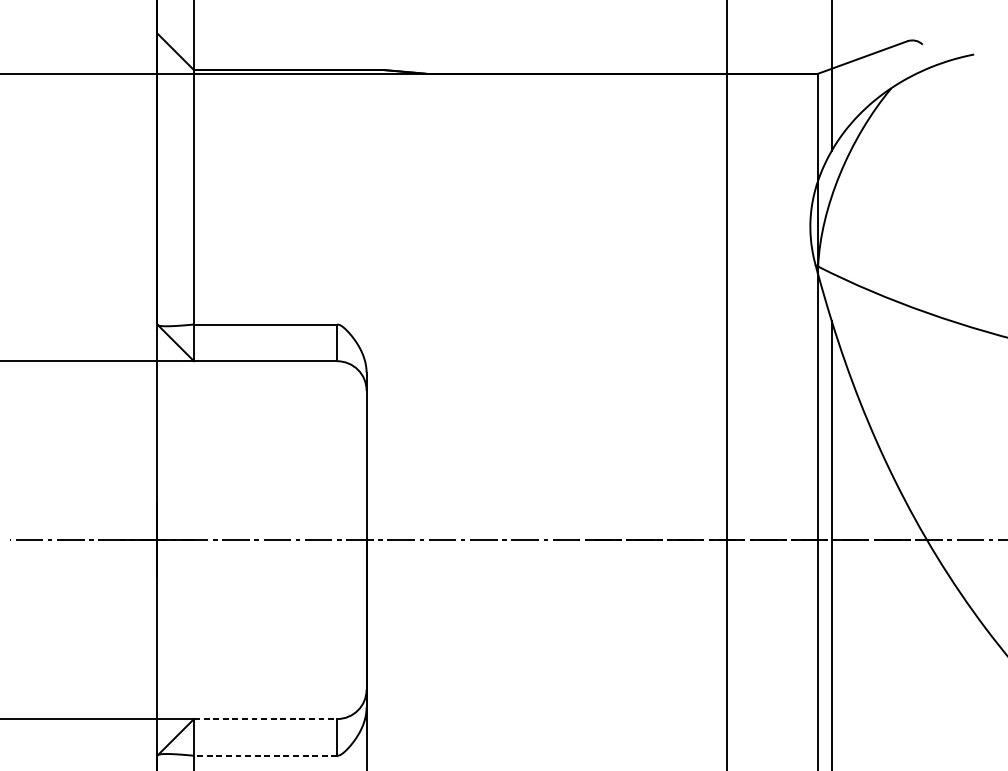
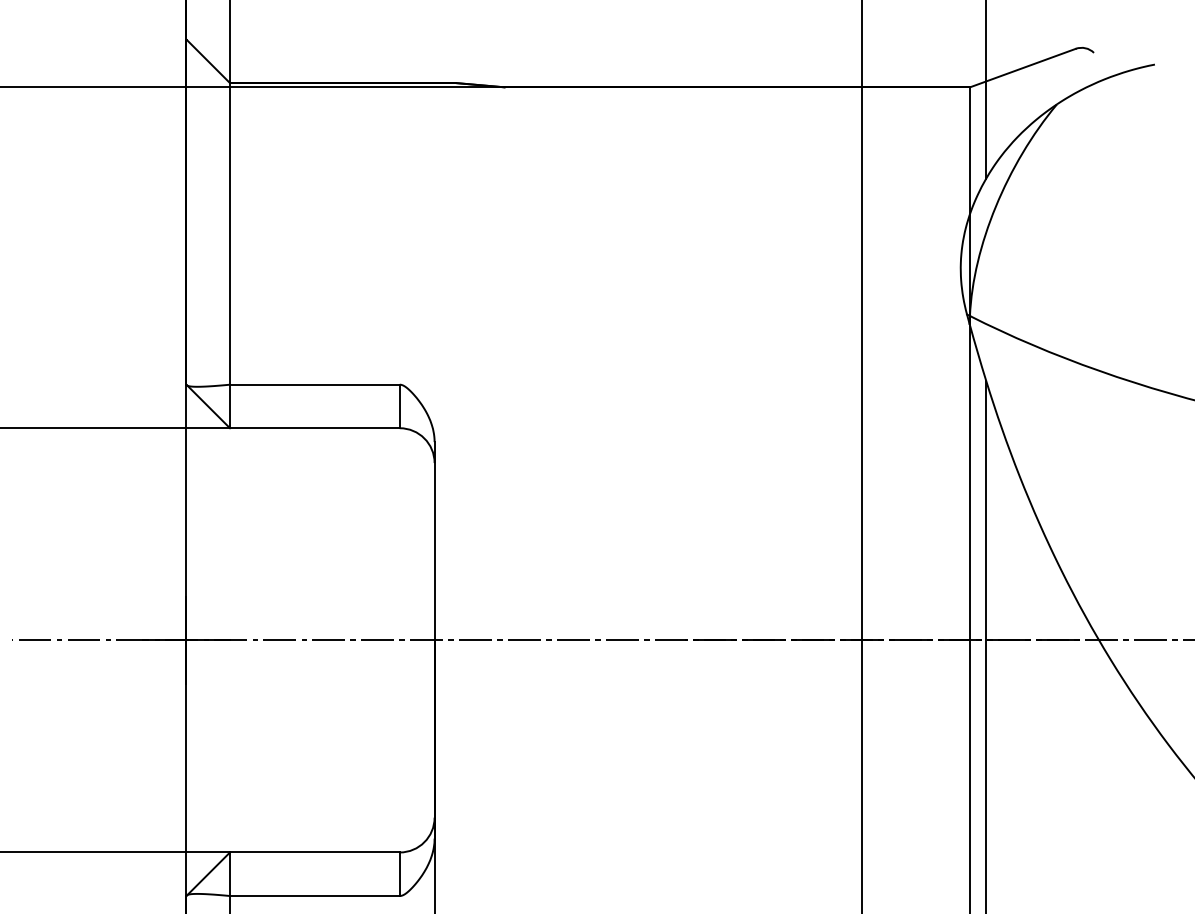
line: (265, 719) -> (314, 852), dashed -> solid
line: (265, 756) -> (314, 896), dashed -> solid

